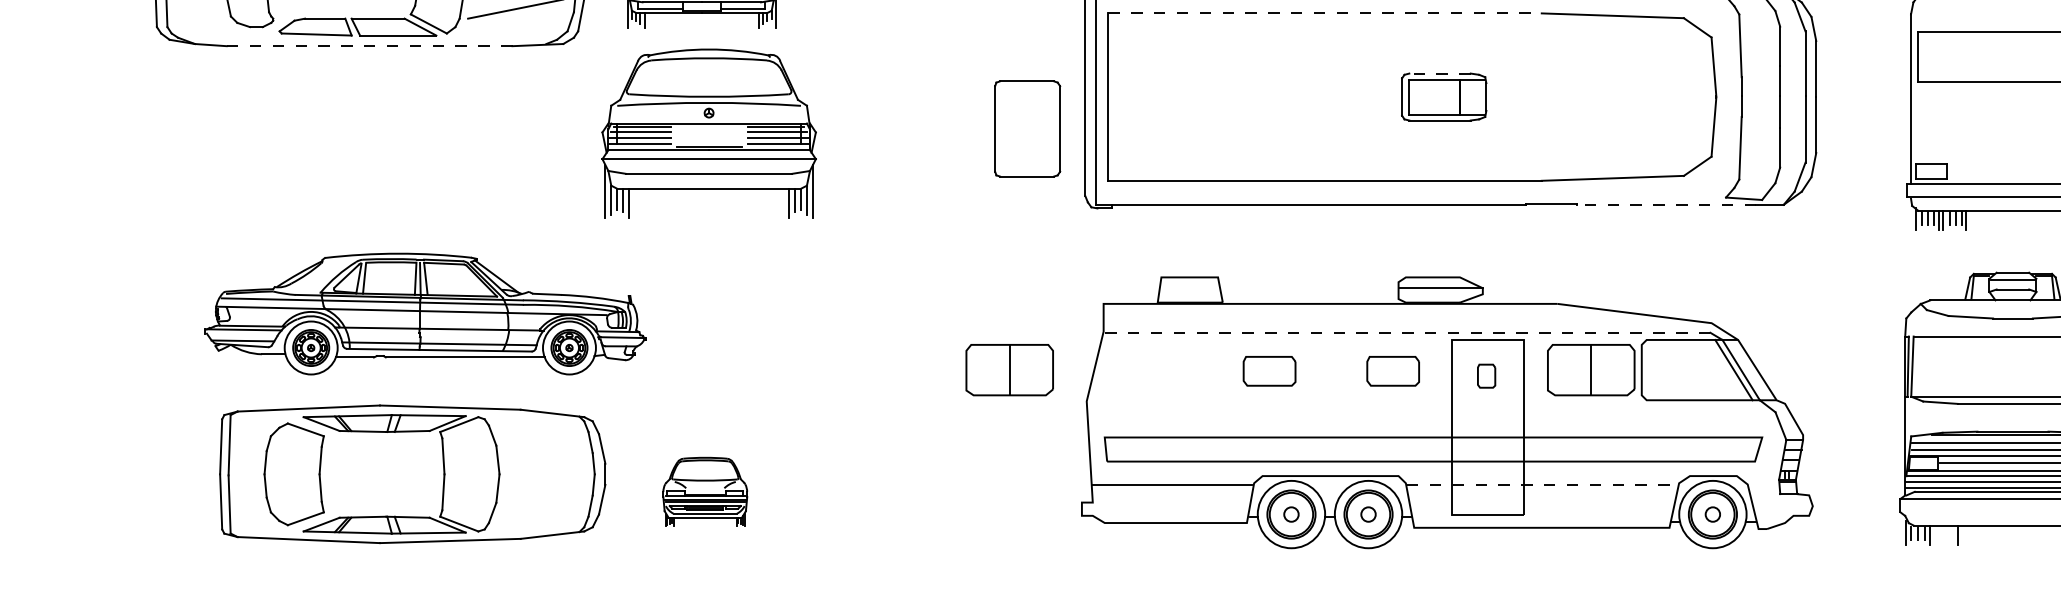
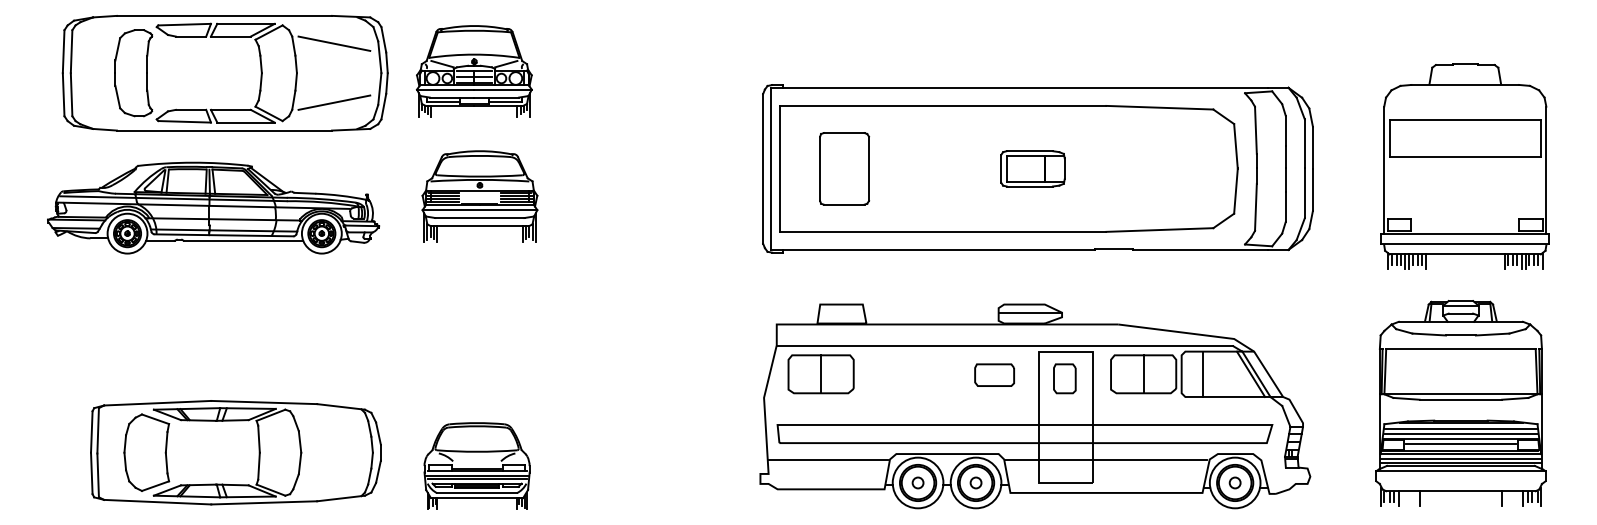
line: (1325, 12) -> (943, 105), dashed -> solid
line: (369, 46) -> (224, 130), dashed -> solid
line: (1439, 73) -> (1029, 151), dashed -> solid
part: (1027, 128) -> (844, 168), moved
part: (708, 133) -> (479, 196), size x0.71
line: (1665, 204) -> (1199, 249), dashed -> solid
part: (425, 313) -> (213, 207), moved
line: (1406, 333) -> (1004, 346), dashed -> solid
line: (1670, 369) -> (1203, 373), added
part: (1008, 370) -> (820, 374), moved
part: (1269, 370) -> (901, 374), removed
part: (1486, 375) -> (1064, 378), size x1.67
part: (412, 474) -> (235, 452), moved
line: (1541, 484) -> (1106, 460), dashed -> solid
part: (704, 491) -> (476, 465), size x1.67

